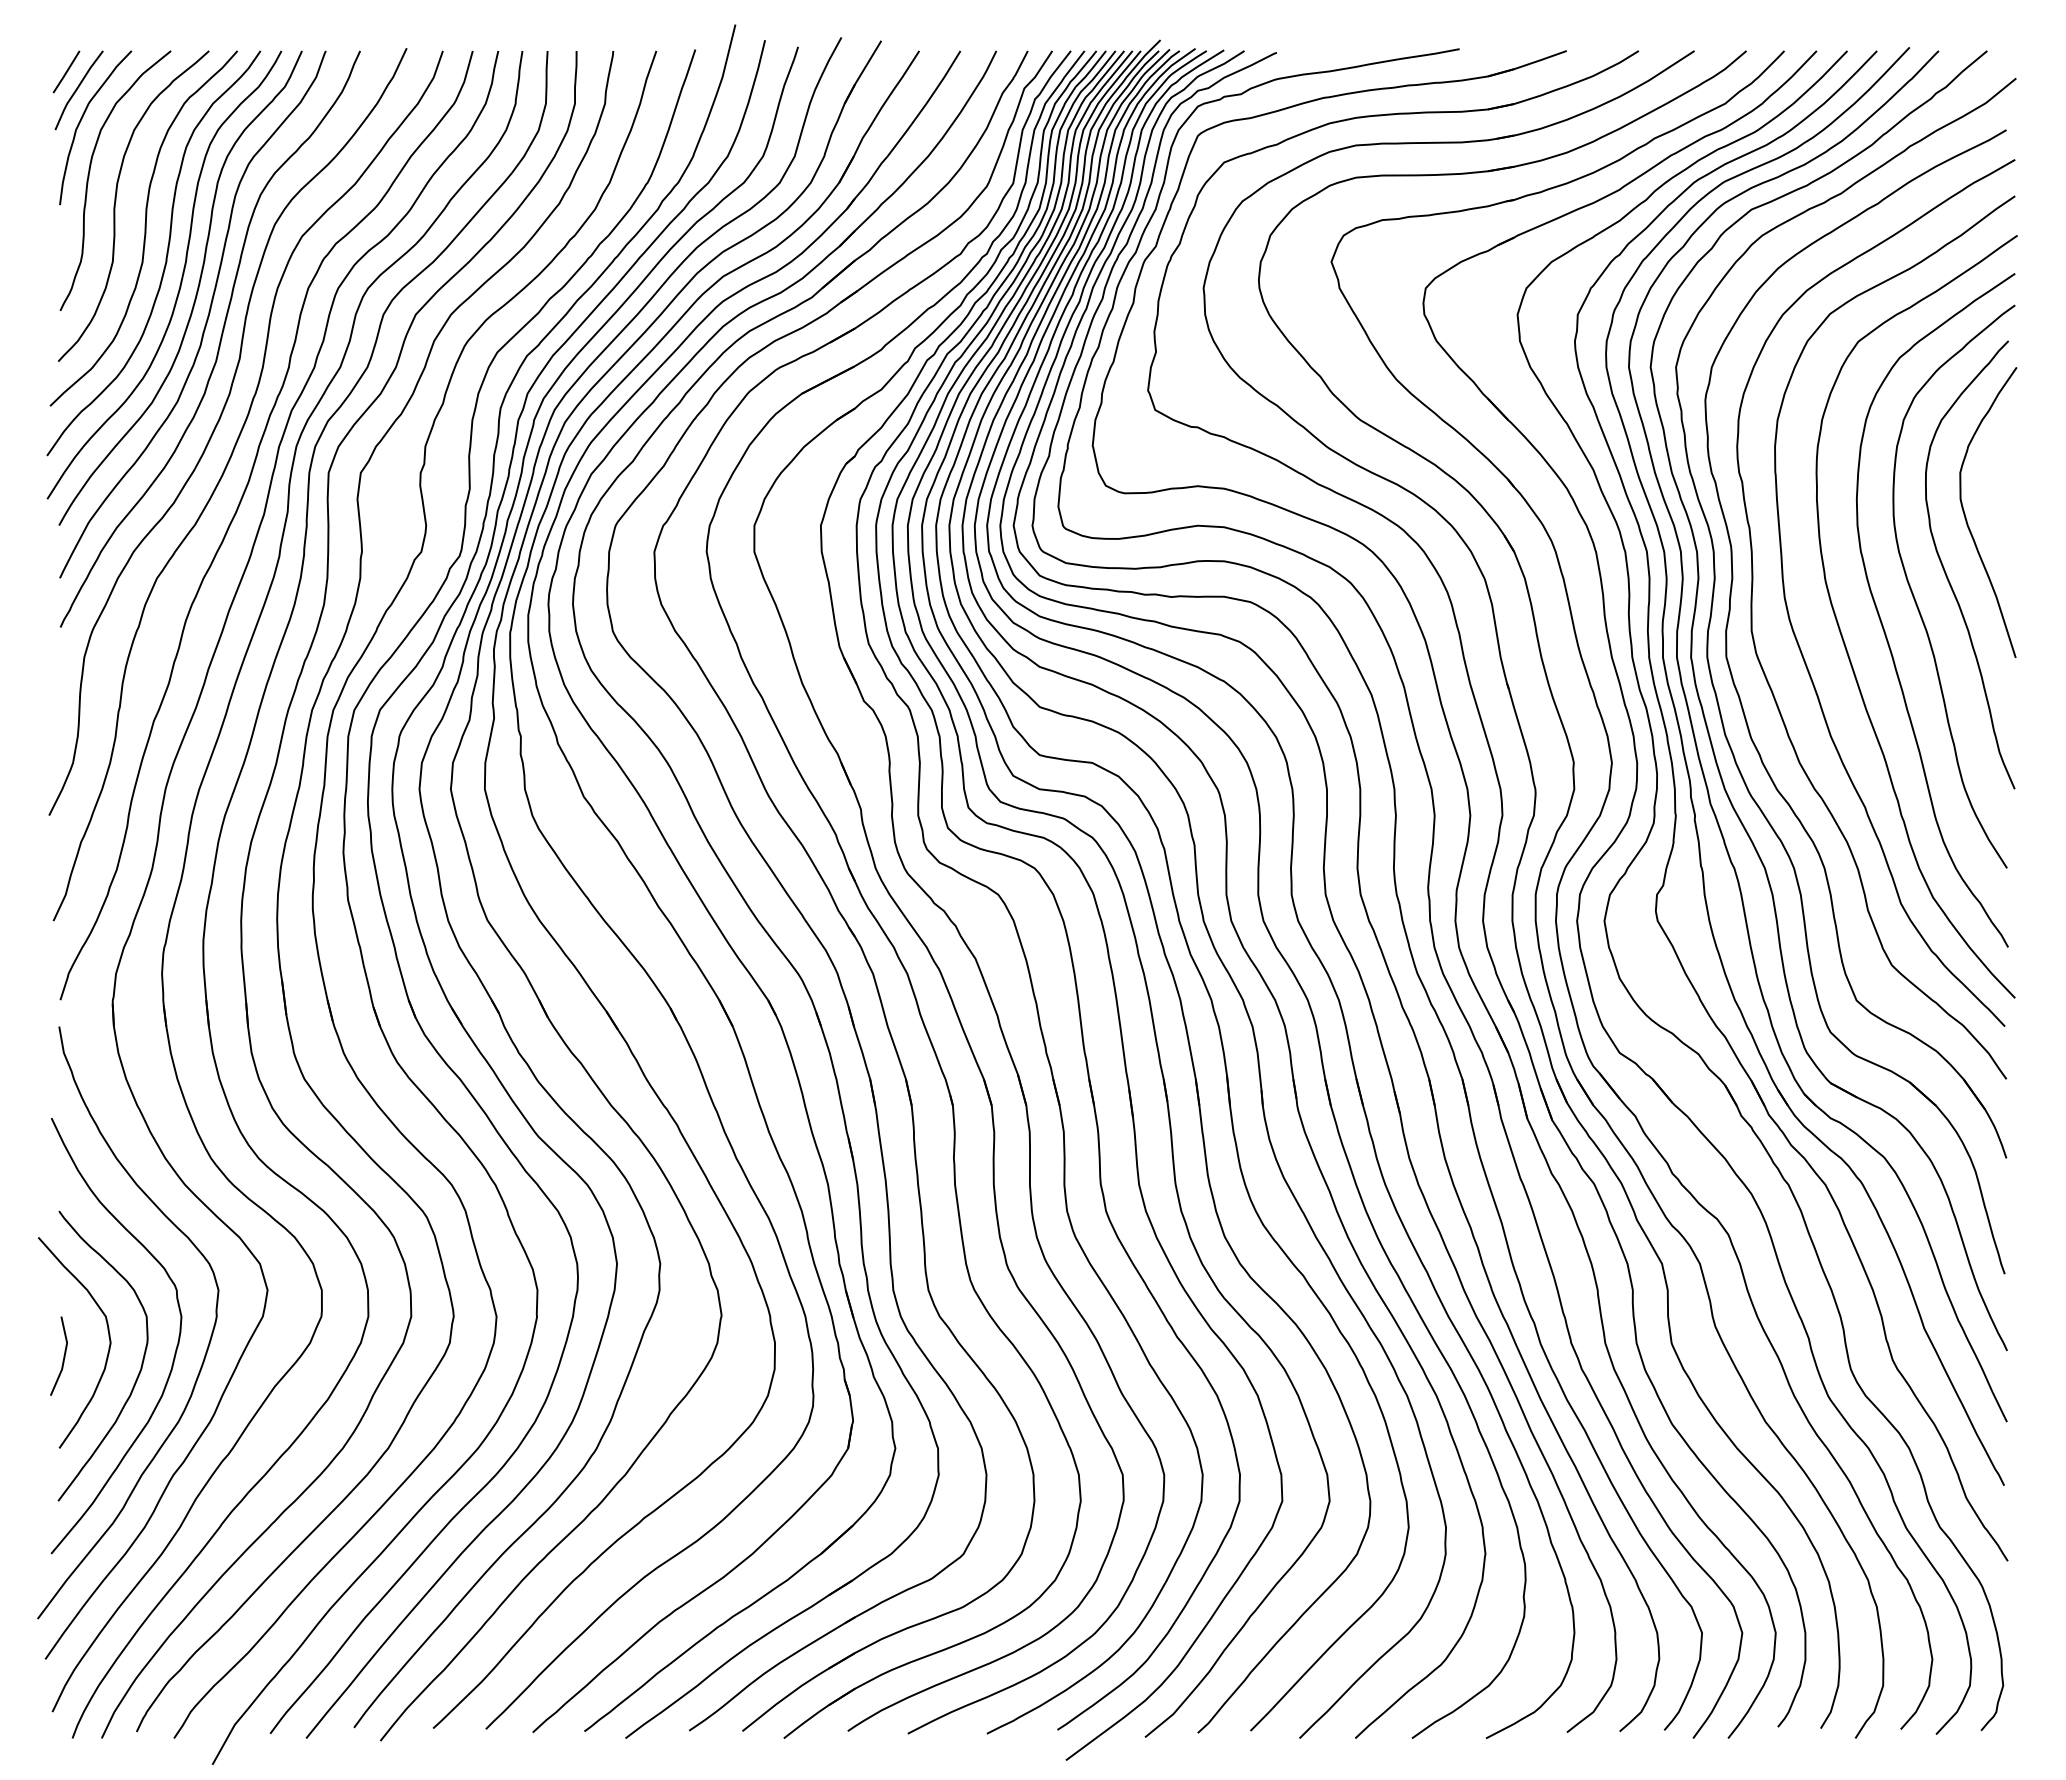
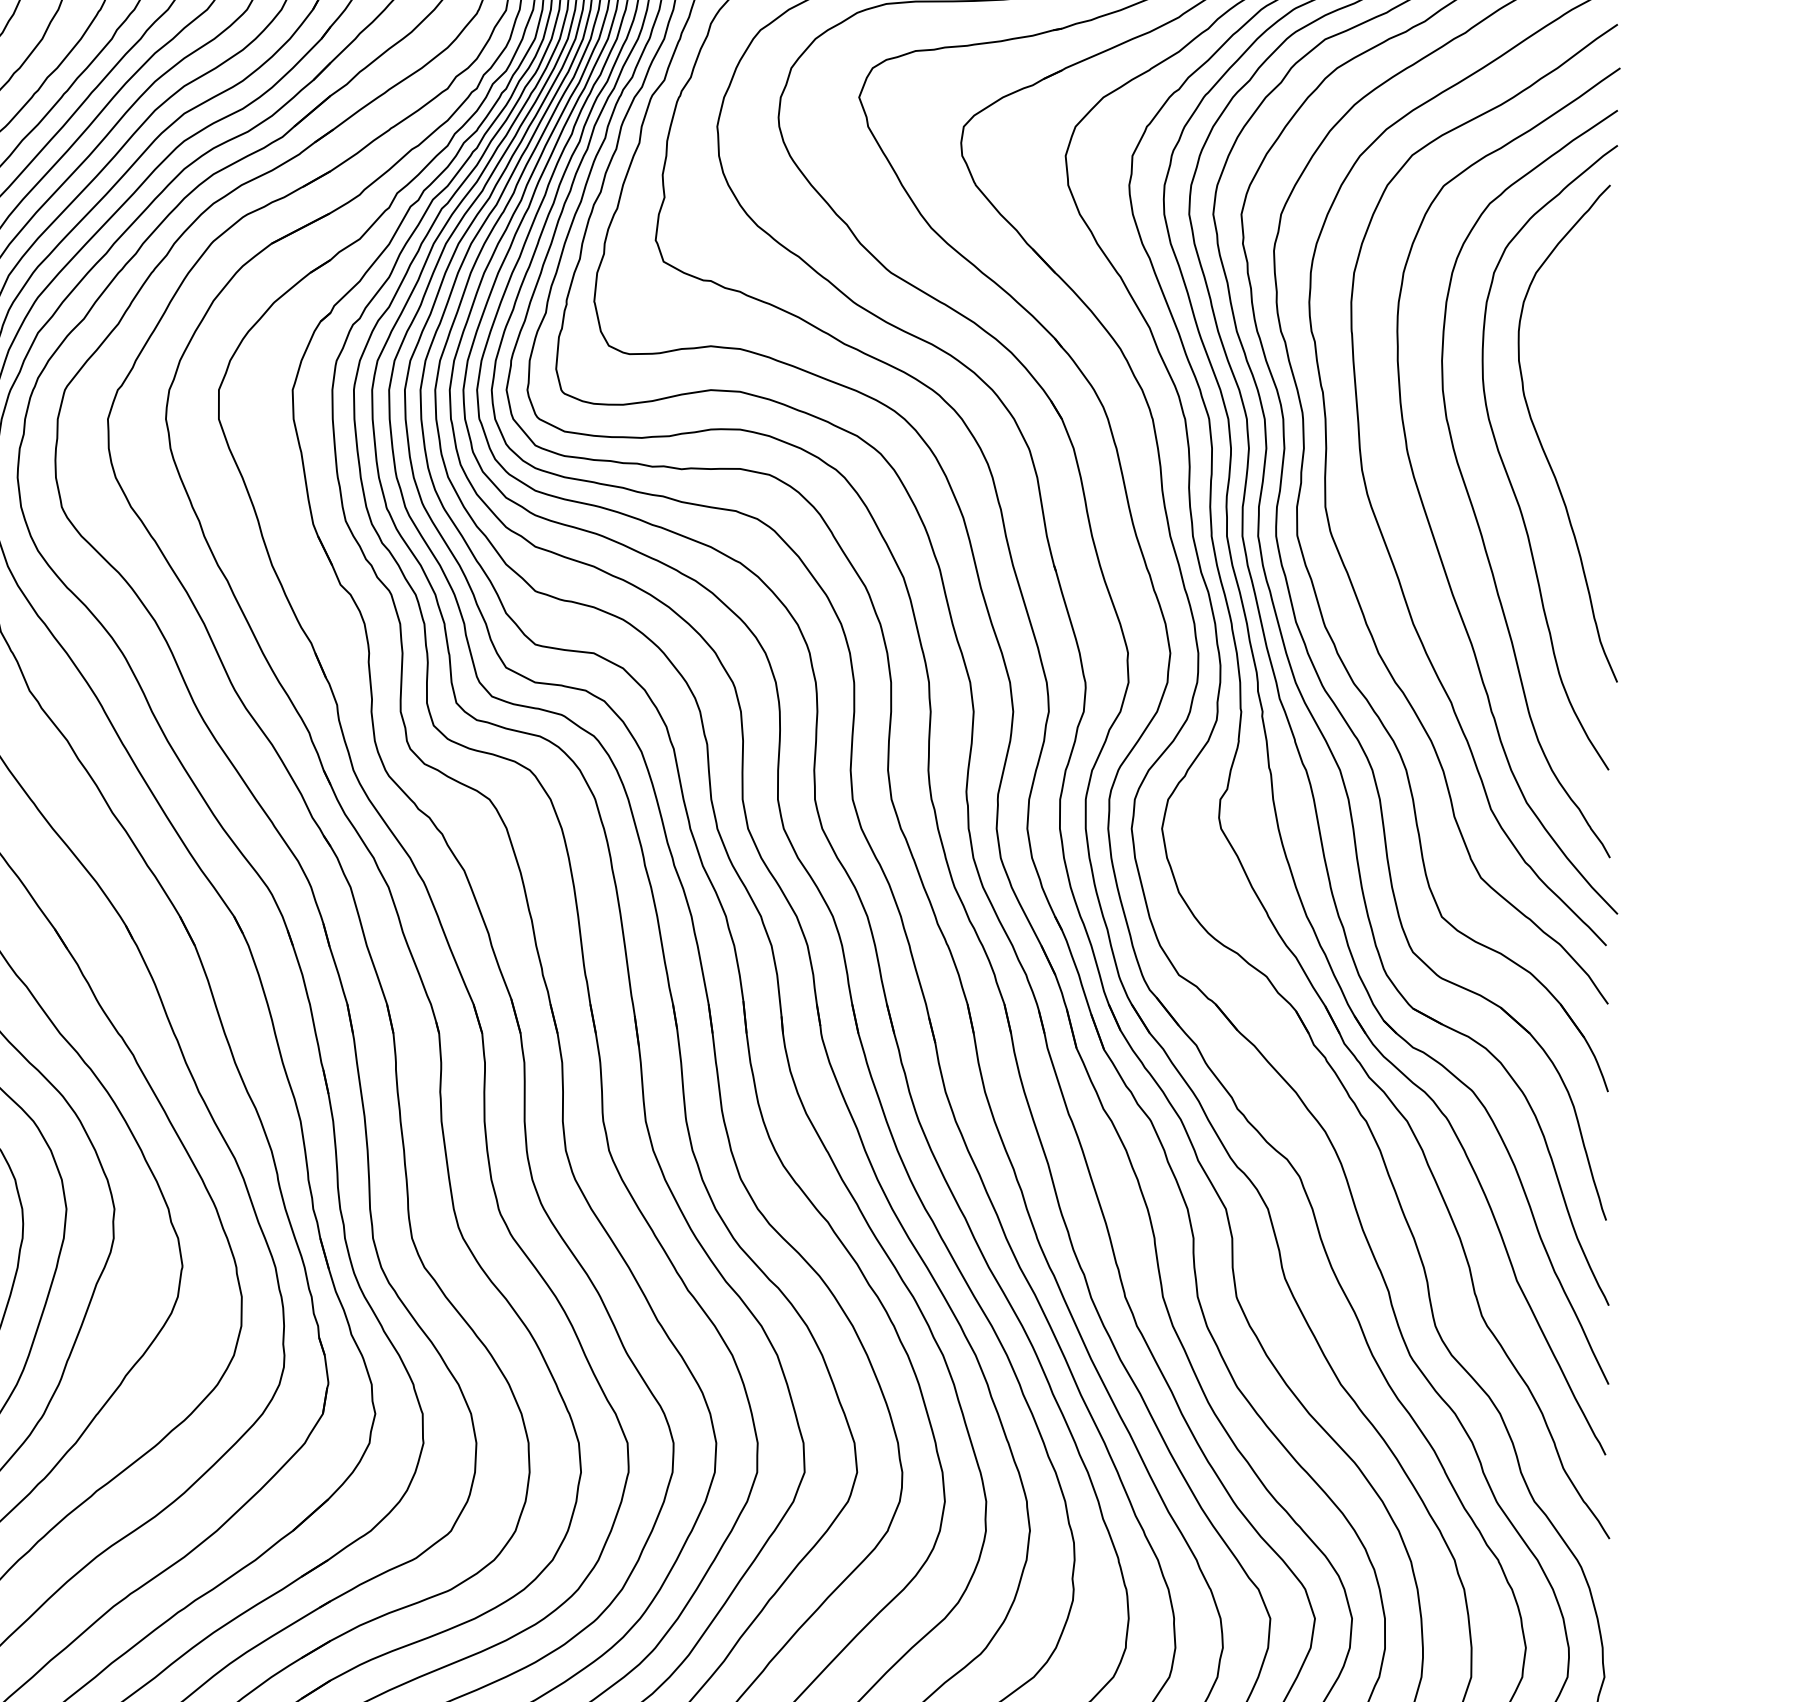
curve: (1967, 520) -> (1564, 384), removed

